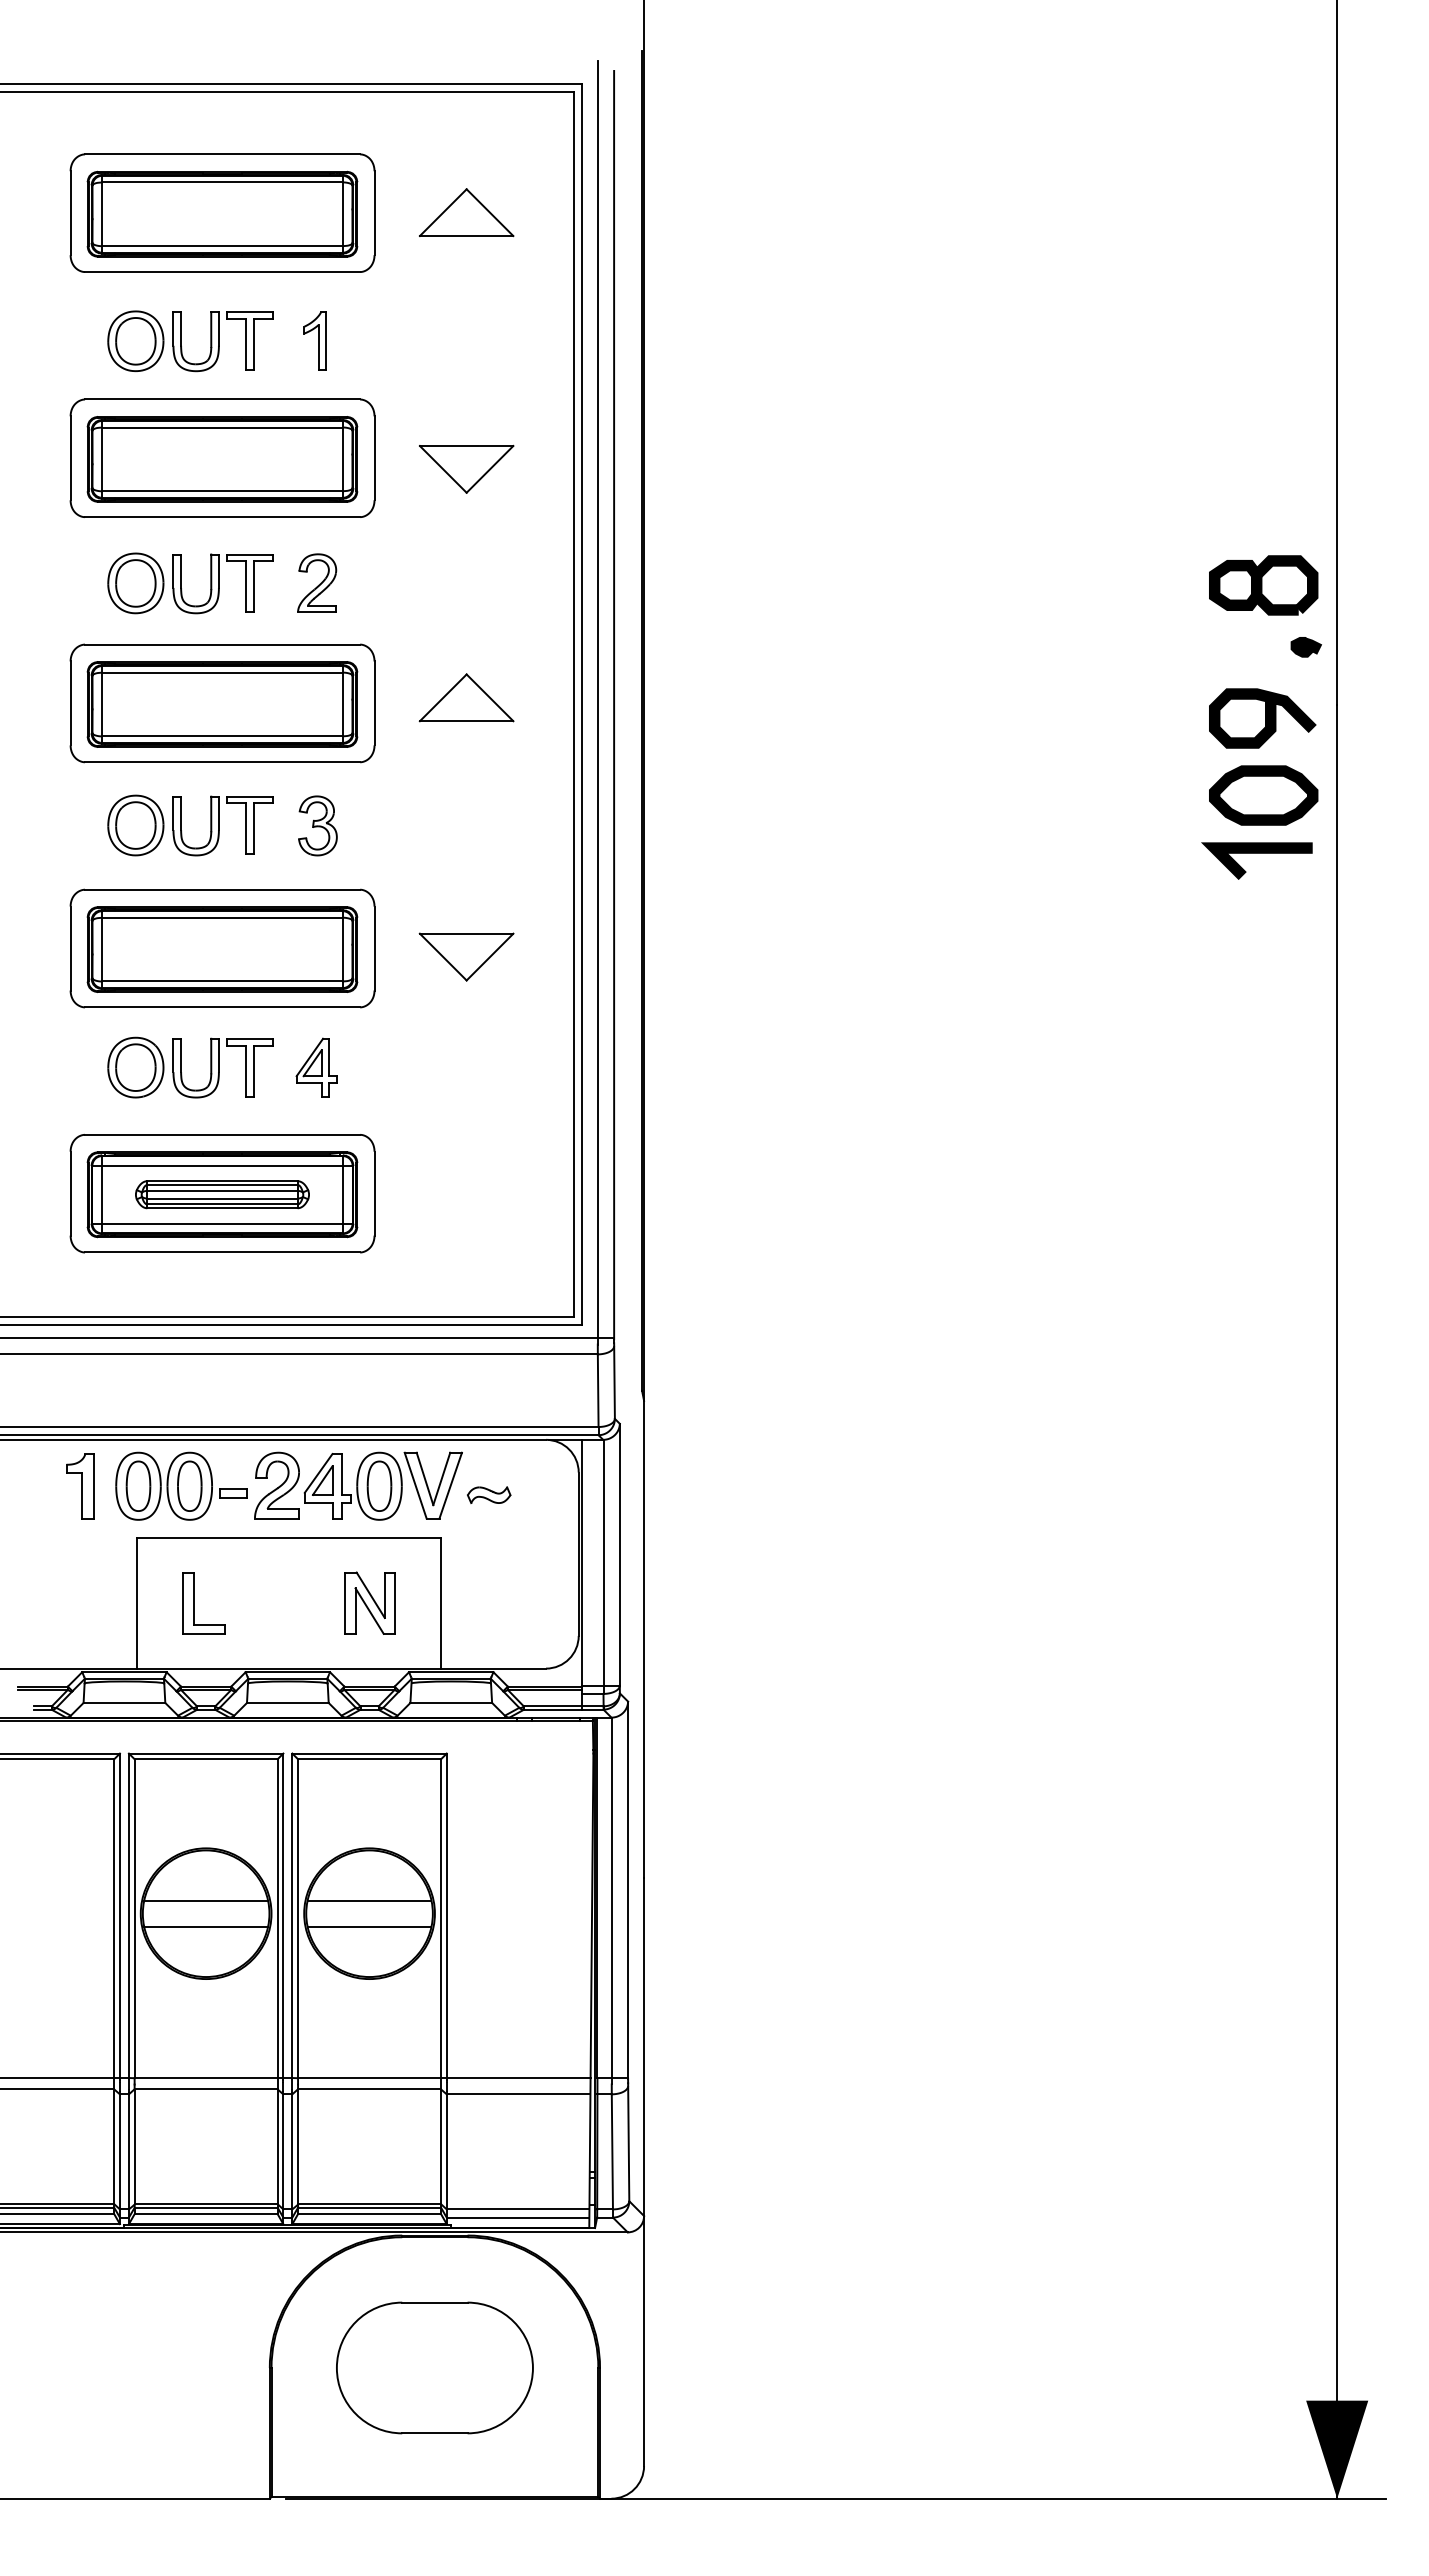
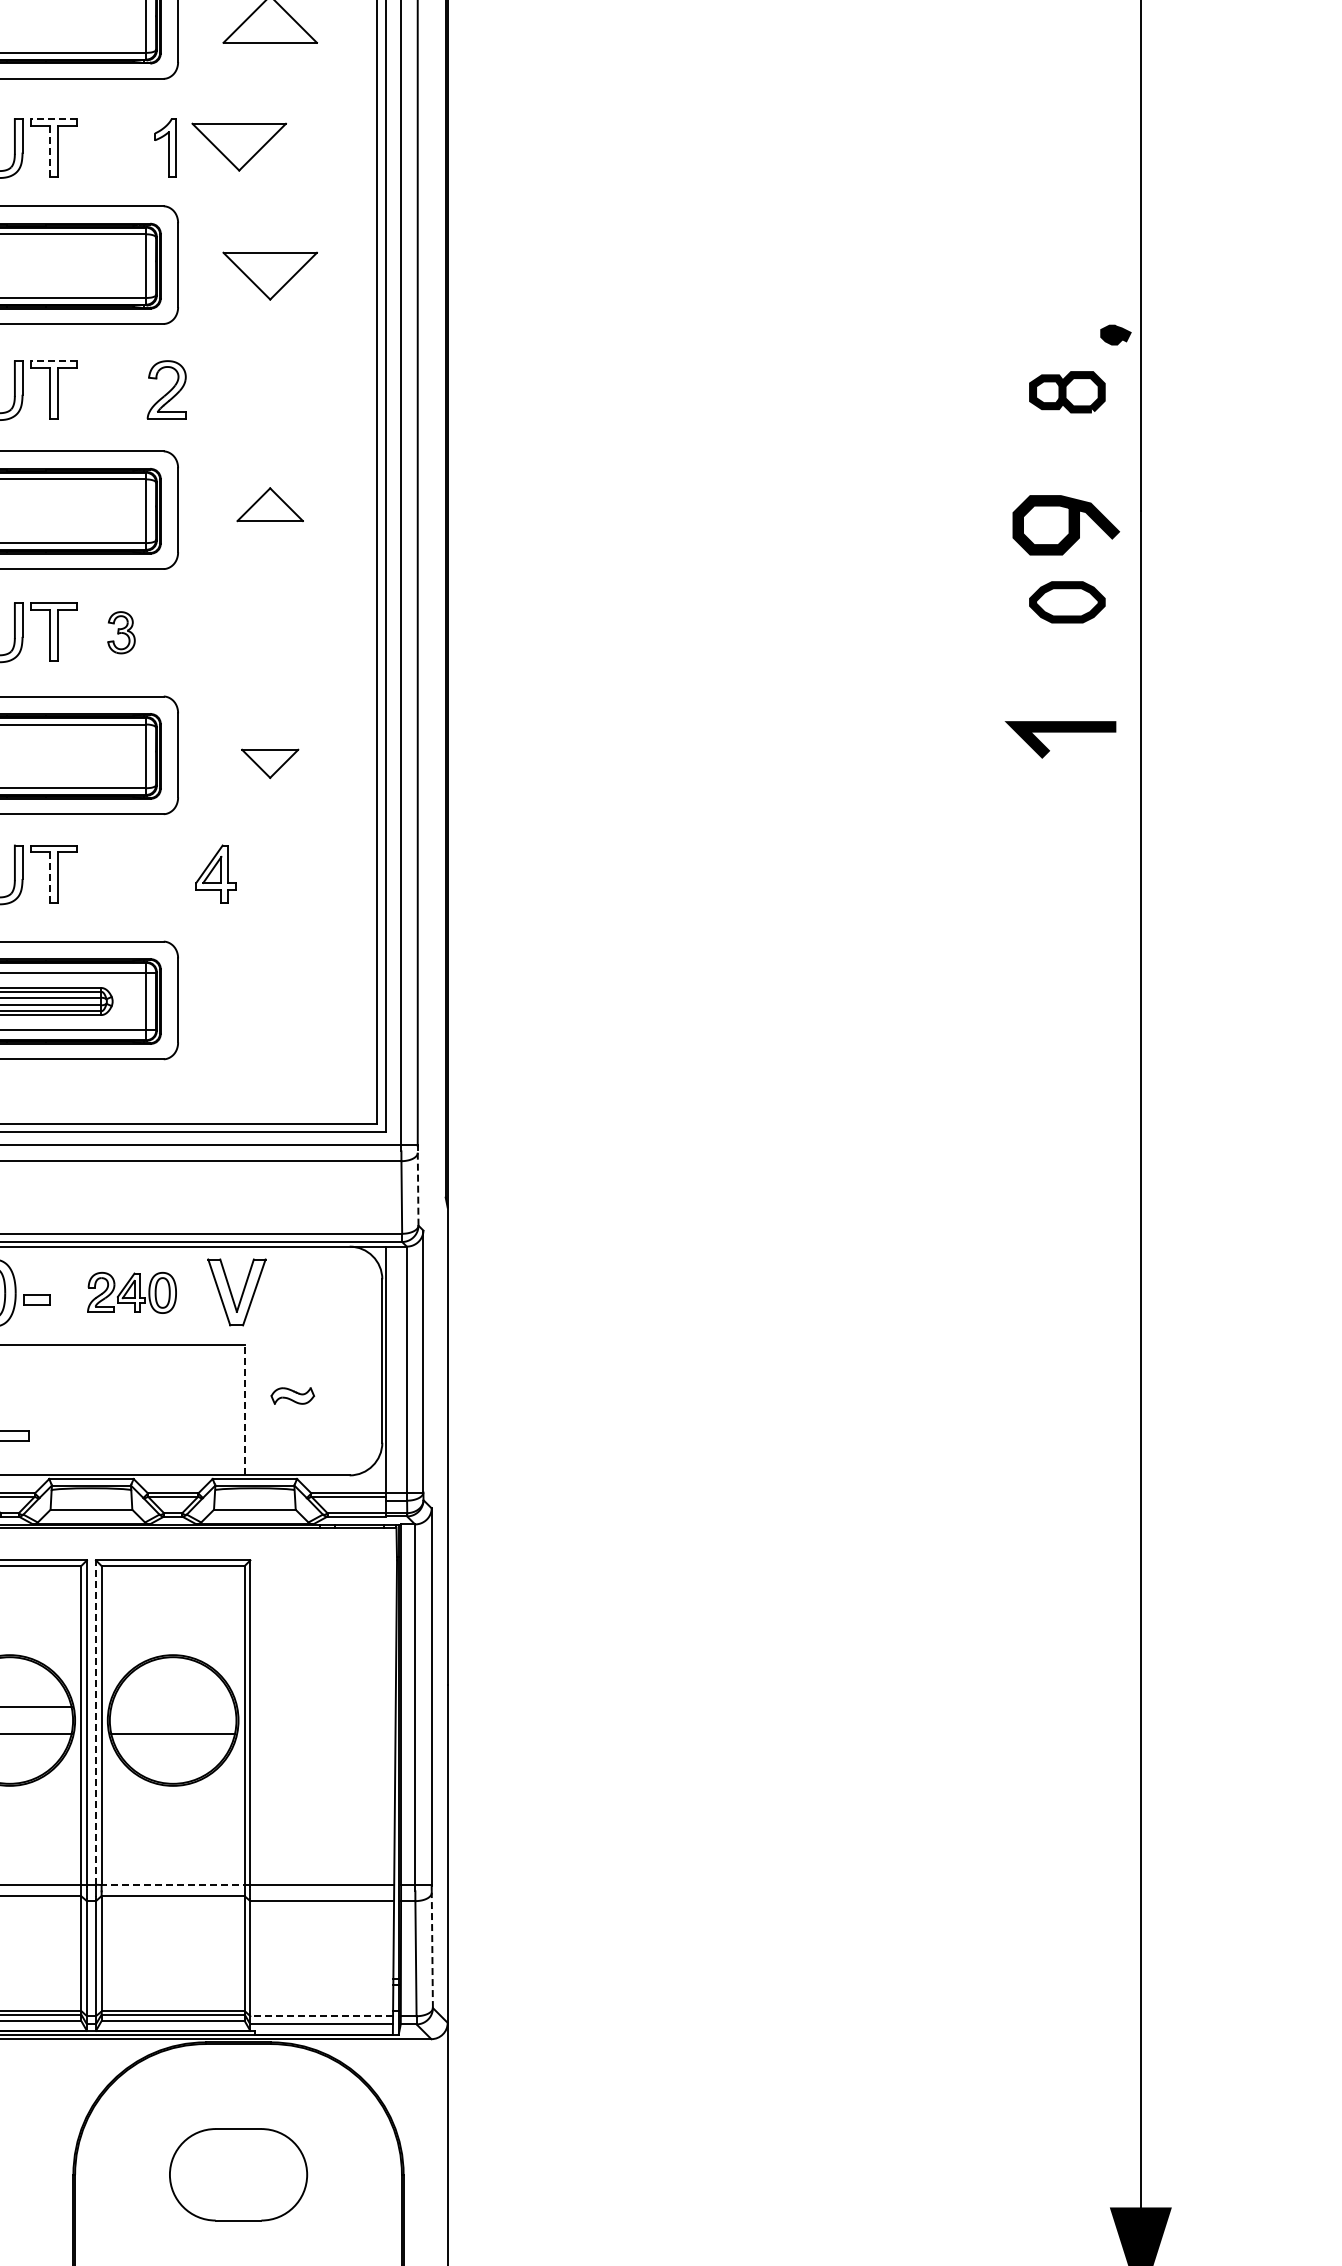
line: (250, 312) -> (54, 119), solid -> dashed
part: (435, 339) -> (239, 146), added
part: (314, 340) -> (165, 147), moved
line: (246, 345) -> (50, 152), solid -> dashed
line: (250, 554) -> (54, 361), solid -> dashed
part: (317, 582) -> (167, 389), moved
part: (1263, 585) -> (1067, 392), size x0.7
part: (1305, 647) -> (1115, 335), moved
part: (466, 697) -> (270, 504), size x0.7
part: (1263, 795) -> (1067, 602), size x0.7
part: (317, 825) -> (121, 632), size x0.7
line: (1256, 853) -> (1060, 732), moved
part: (466, 956) -> (270, 763), size x0.6
part: (316, 1067) -> (216, 874), moved
line: (246, 1071) -> (50, 878), solid -> dashed
line: (614, 1381) -> (418, 1188), solid -> dashed
part: (328, 1485) -> (132, 1292), size x0.6
part: (489, 1494) -> (293, 1395), moved
part: (369, 1602) -> (173, 1409), removed
line: (440, 1602) -> (244, 1409), solid -> dashed
line: (369, 1900) -> (173, 1707), removed
line: (292, 1915) -> (96, 1722), solid -> dashed
line: (371, 2078) -> (175, 1885), solid -> dashed
line: (628, 2141) -> (432, 1948), solid -> dashed
line: (517, 2209) -> (321, 2016), solid -> dashed
part: (434, 2367) -> (238, 2174), size x0.7

